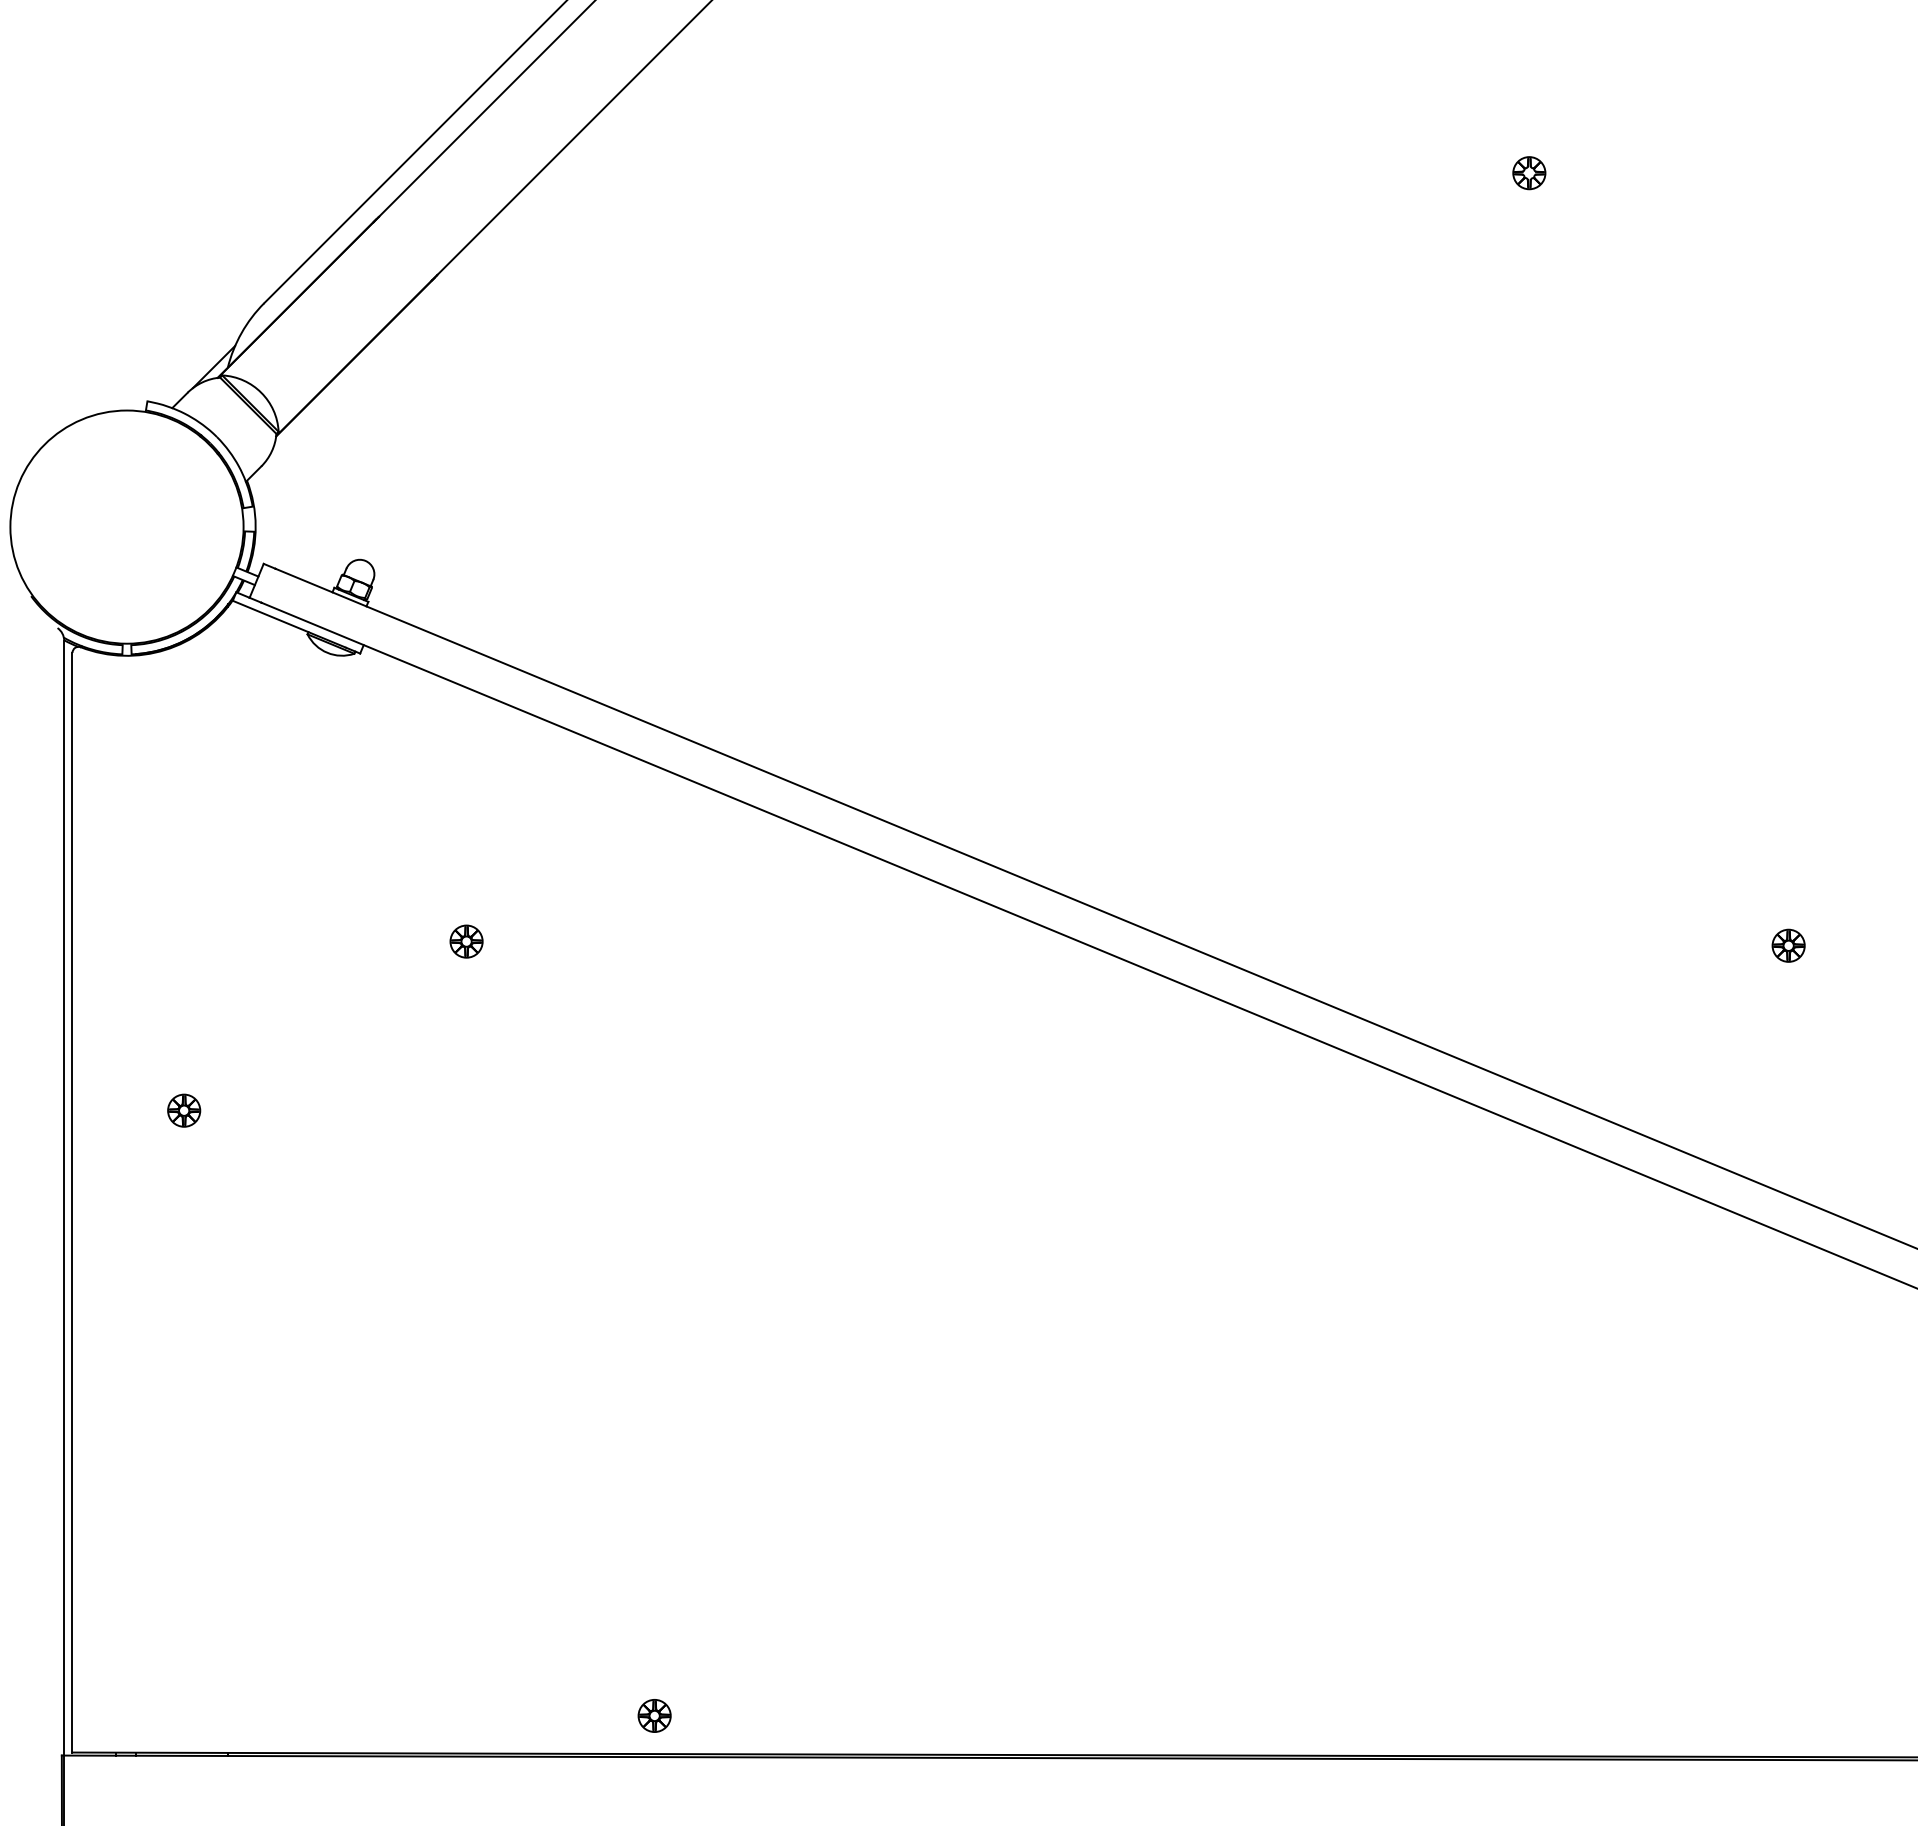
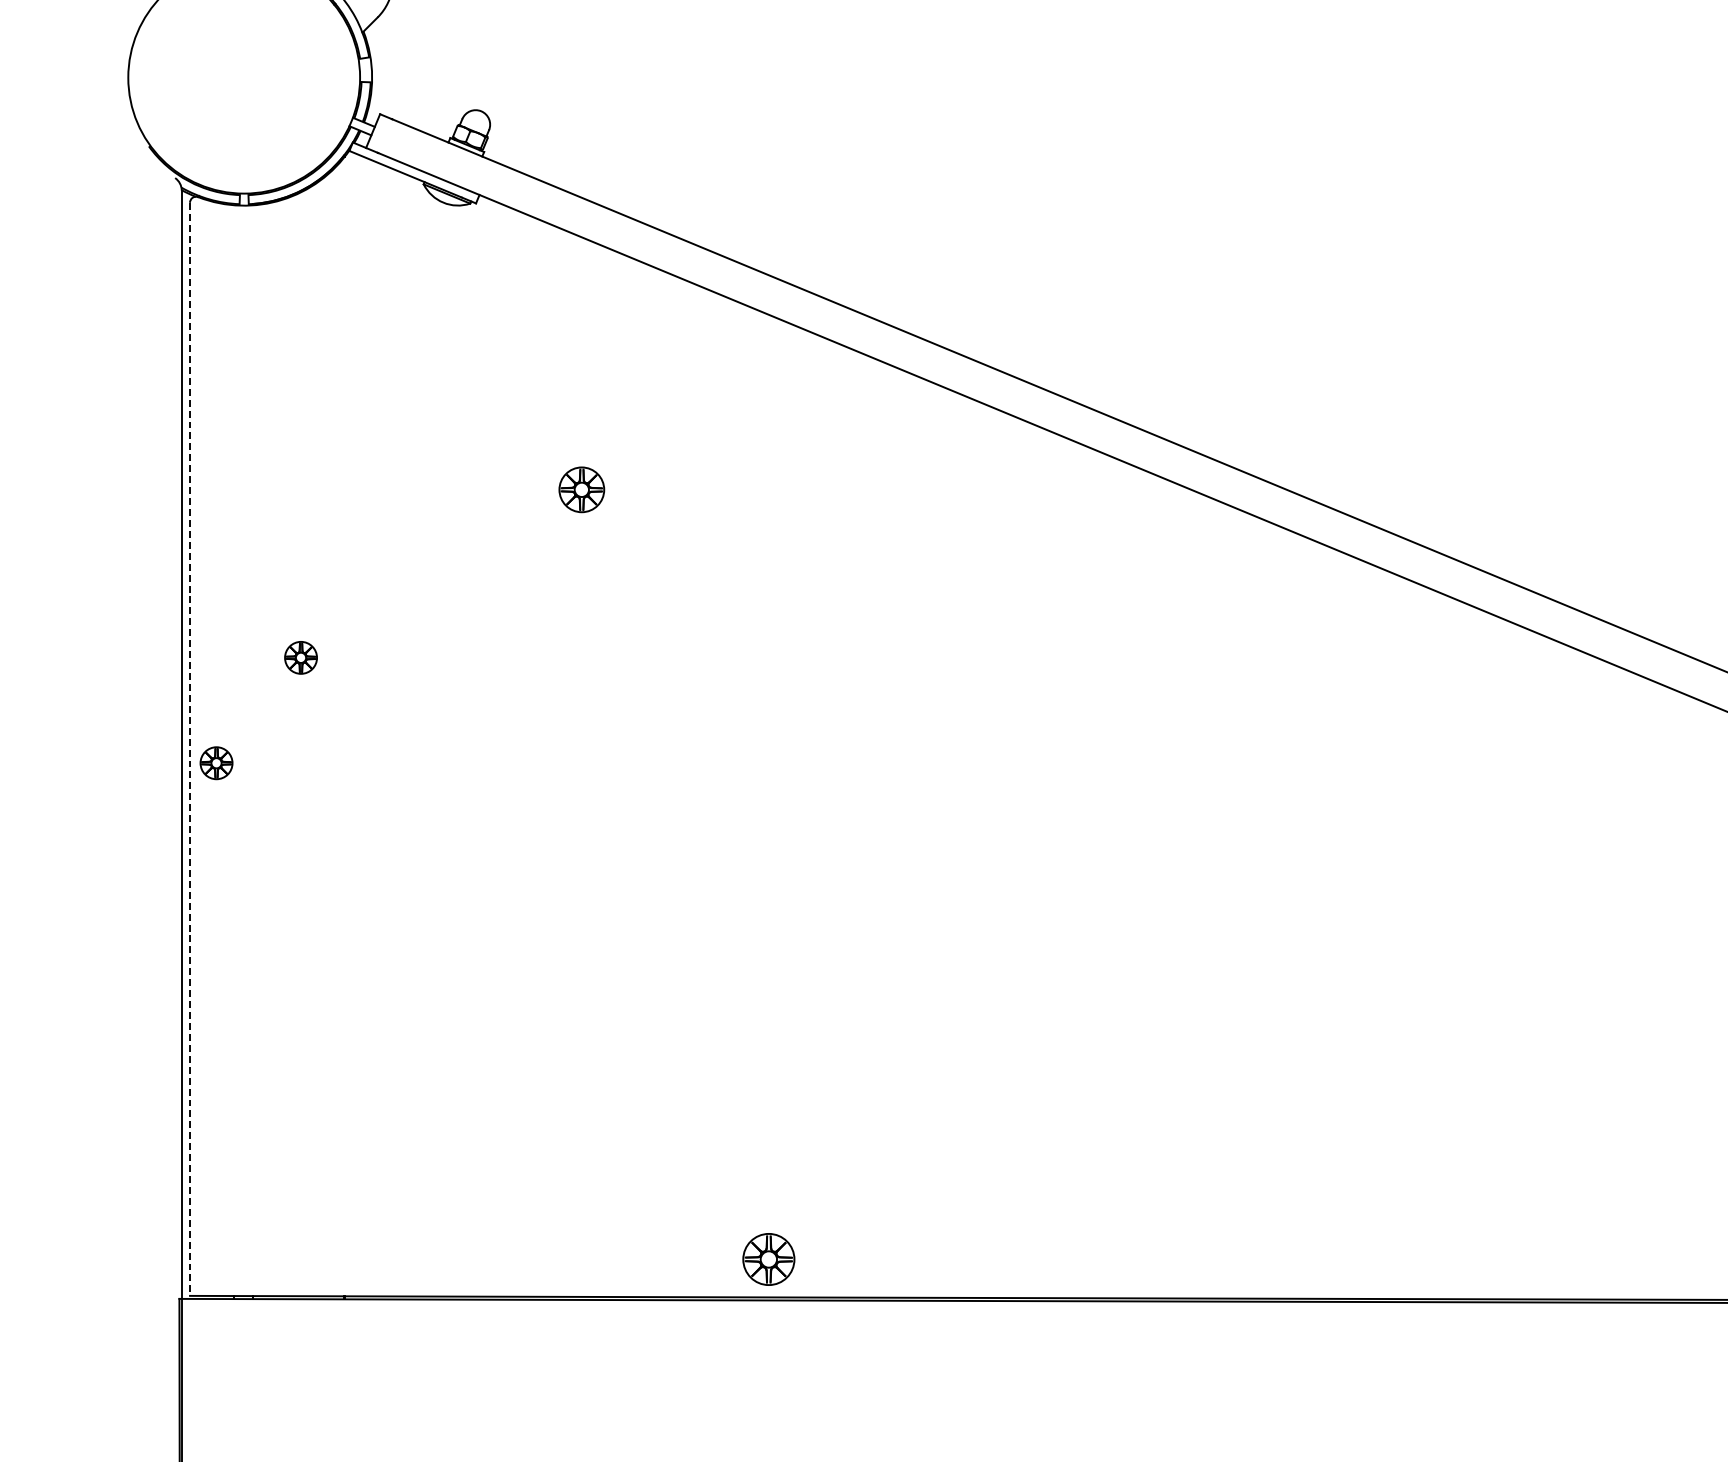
part: (466, 941) -> (581, 489), size x1.4
line: (72, 1202) -> (190, 749), solid -> dashed
part: (99, 1216) -> (216, 763), added
part: (654, 1715) -> (768, 1259), size x1.6

